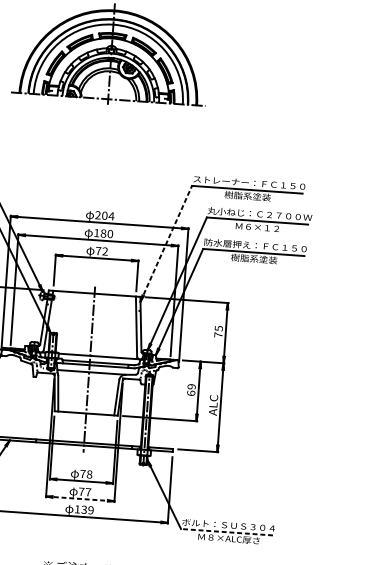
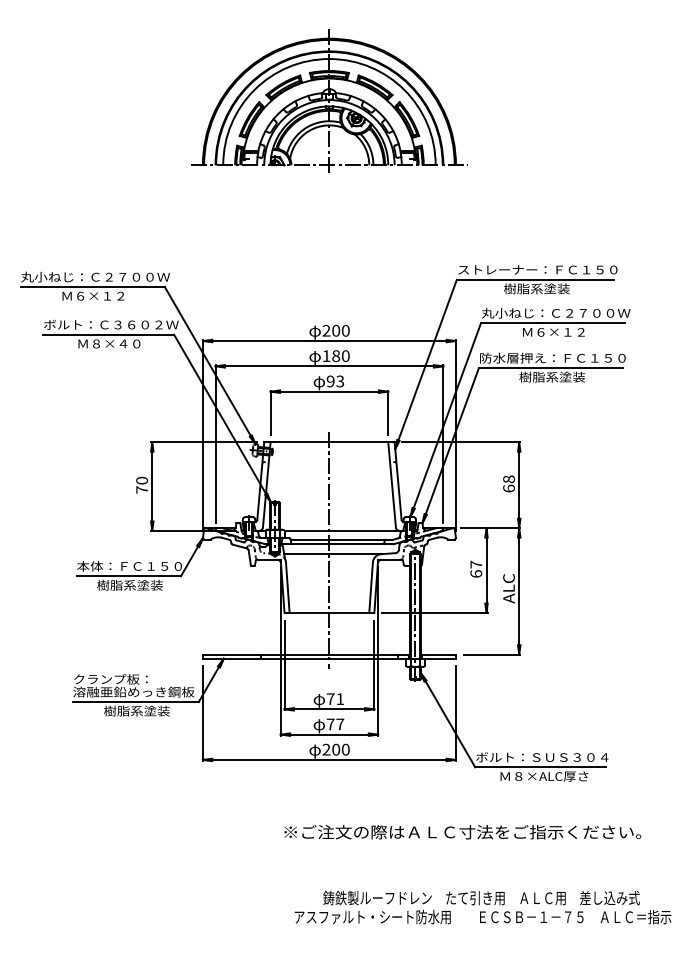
text: (111, 216) -> (345, 330), 204 -> 200
line: (166, 243) -> (426, 363), dashed -> solid
text: (101, 251) -> (335, 381), 72 -> 93
text: (218, 331) -> (508, 483), 75 -> 68
text: (191, 386) -> (476, 564), 69 -> 67
text: (89, 474) -> (340, 699), 78 -> 71
line: (80, 498) -> (329, 734), dashed -> solid
text: (83, 509) -> (335, 749), 139 -> 200
line: (226, 532) -> (540, 767), dashed -> solid

